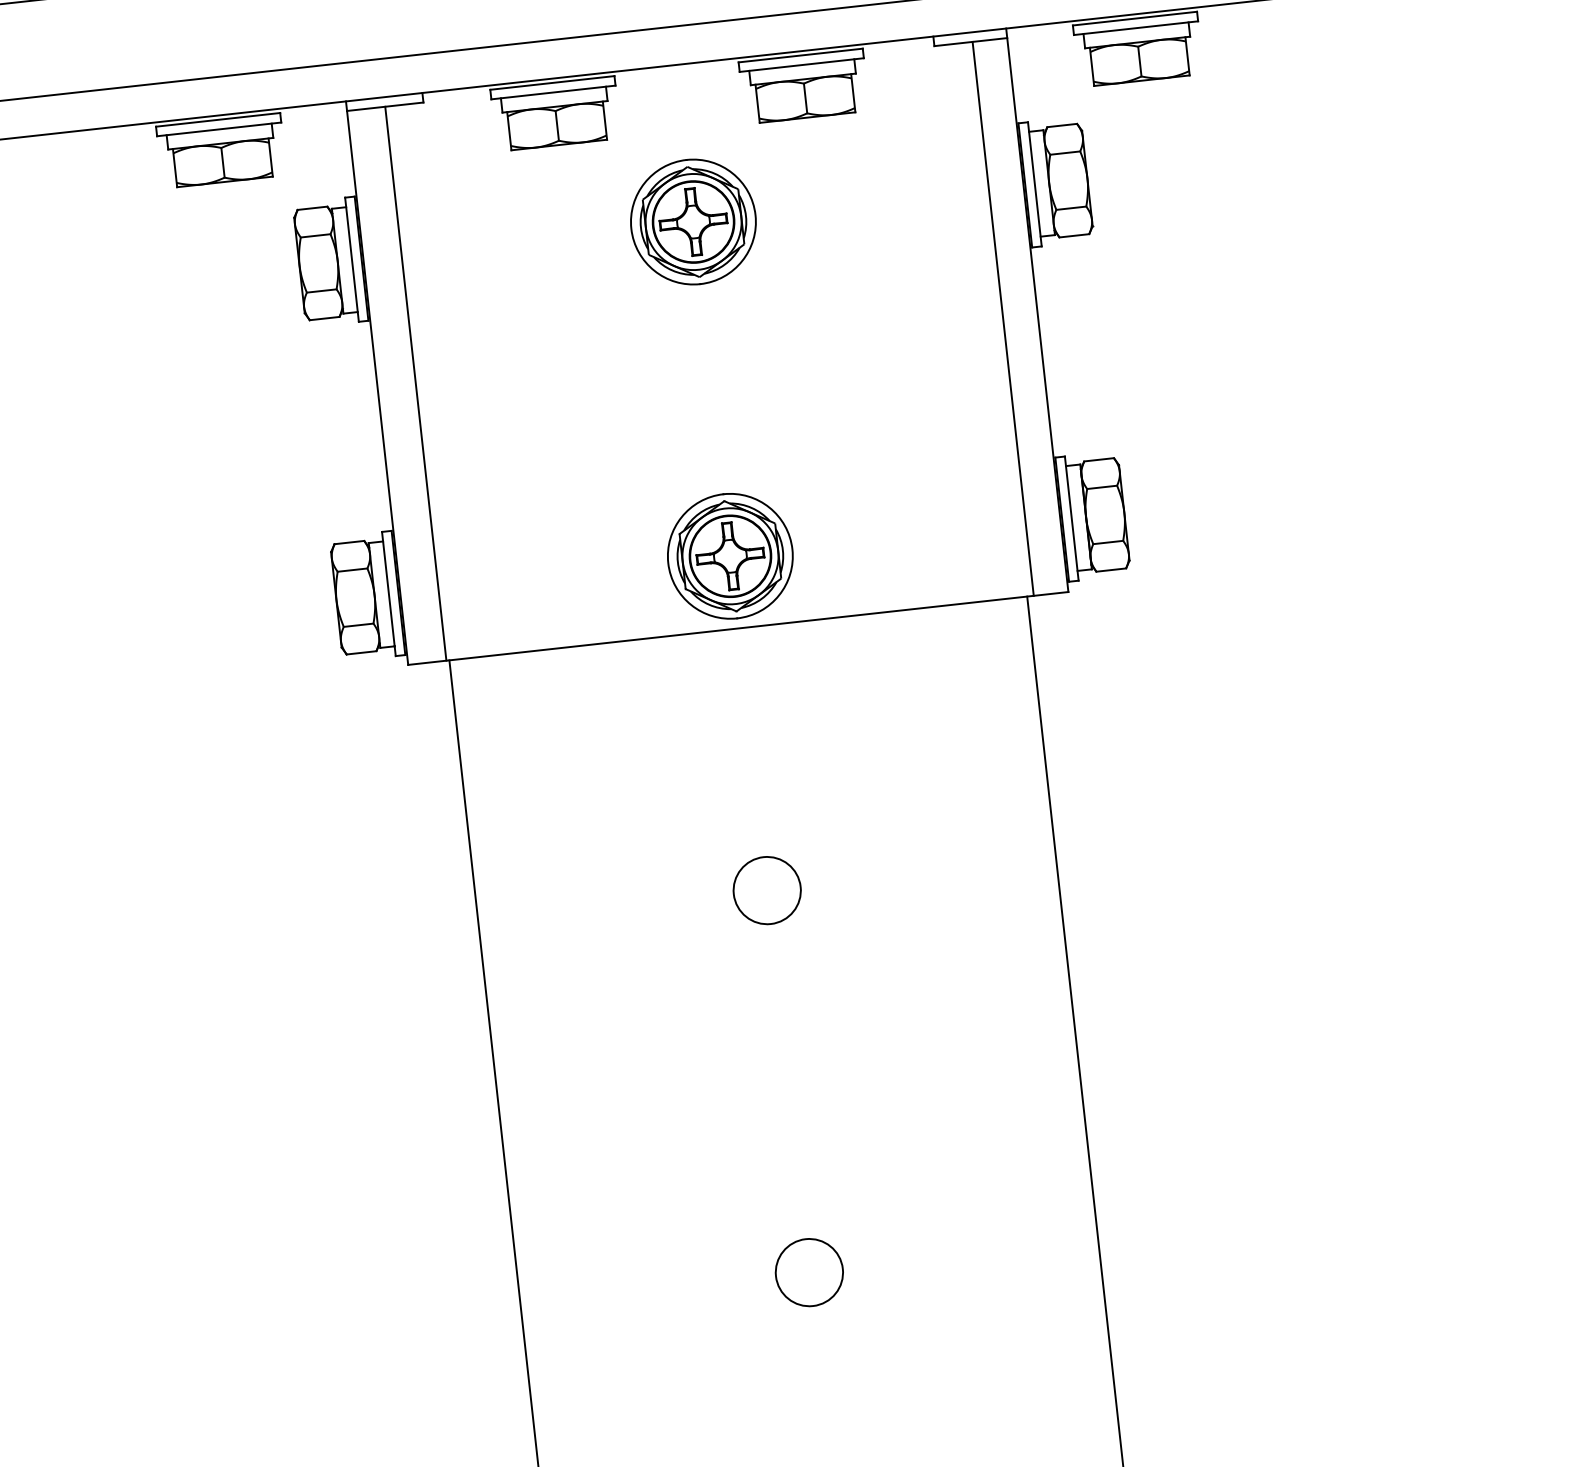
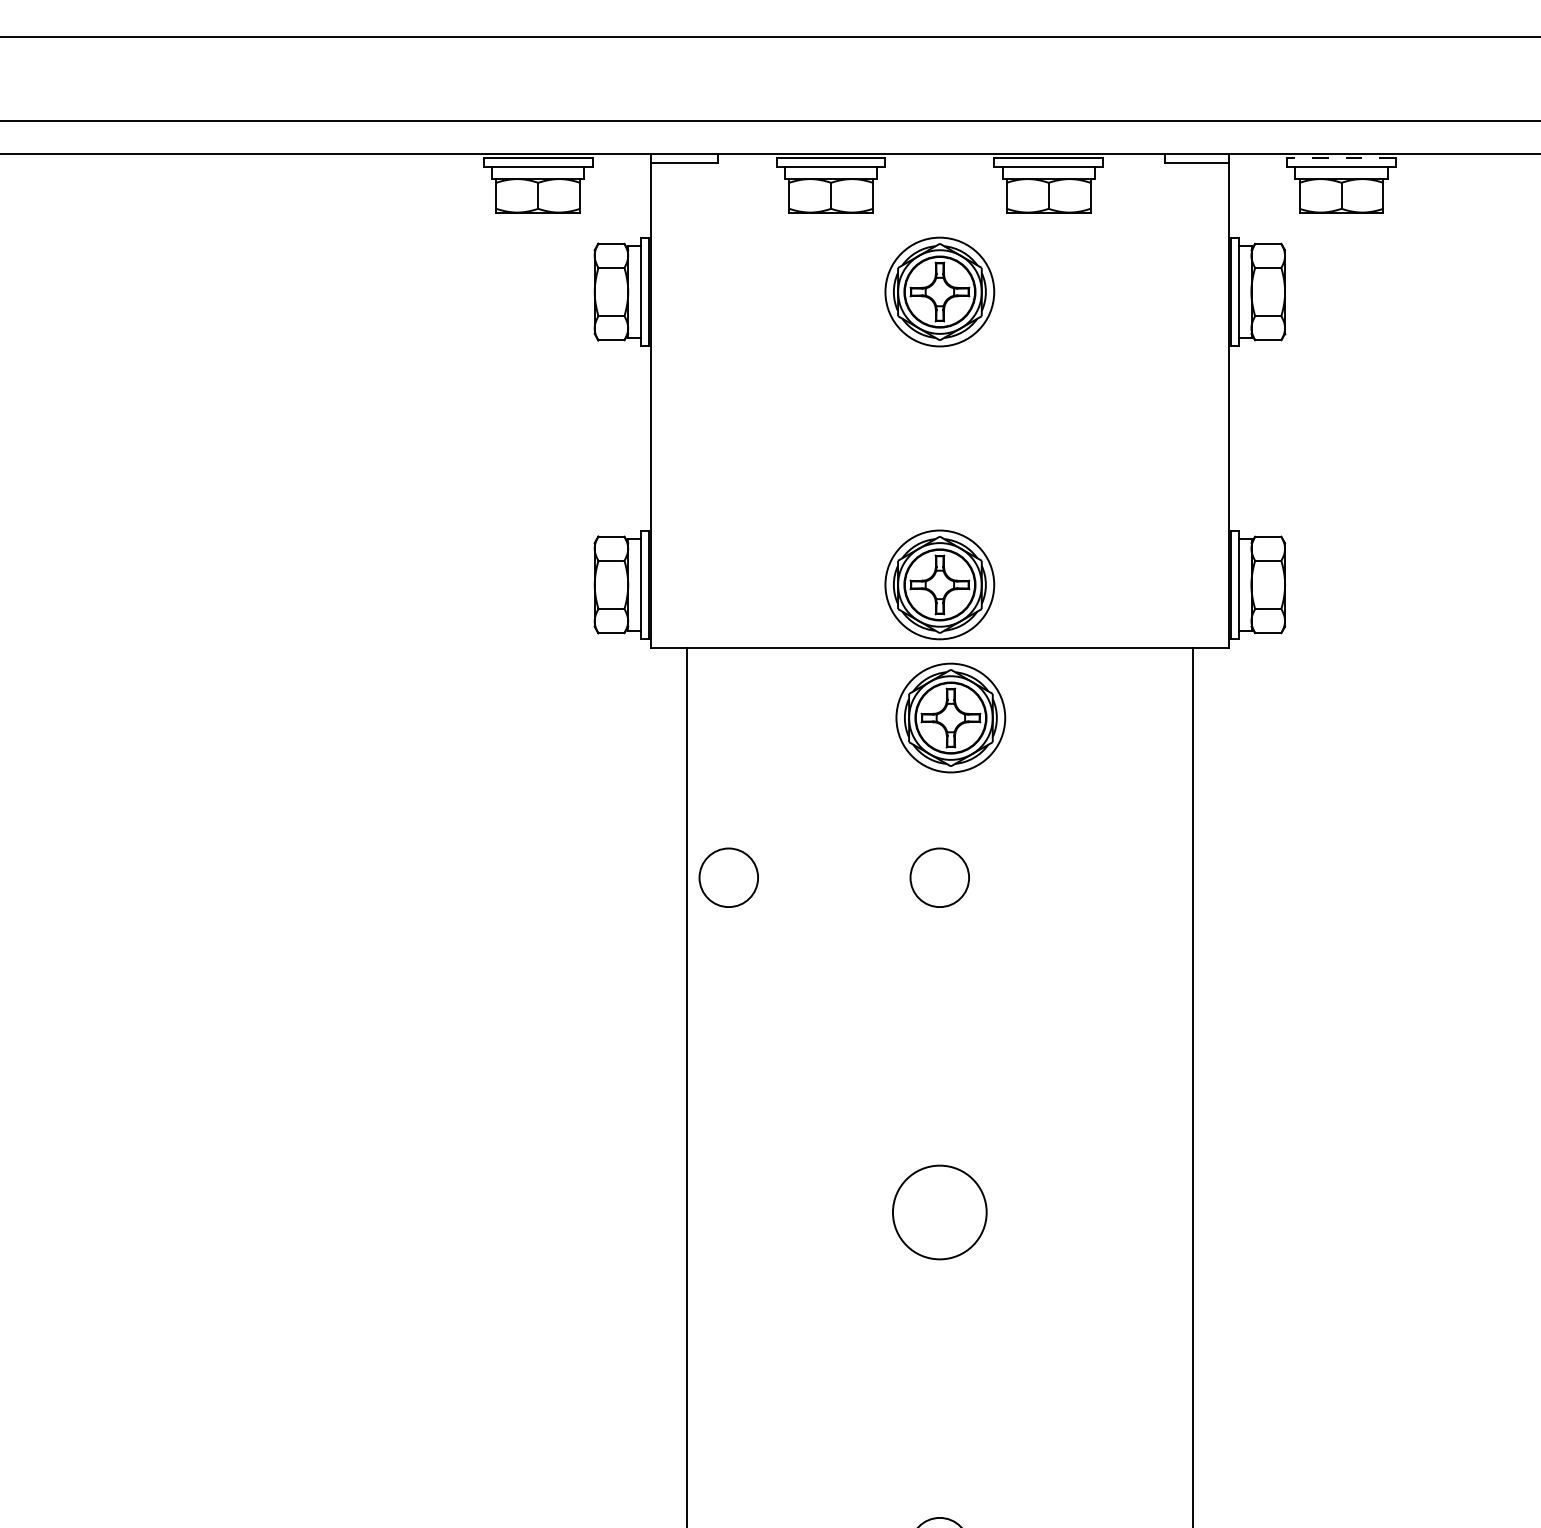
line: (1133, 19) -> (1340, 158), solid -> dashed
line: (1002, 318) -> (1198, 405), removed
line: (416, 383) -> (684, 405), removed
part: (759, 706) -> (950, 717), added
circle: (526, 916) -> (728, 877), added
circle: (809, 1272) -> (939, 1212), size x1.6

